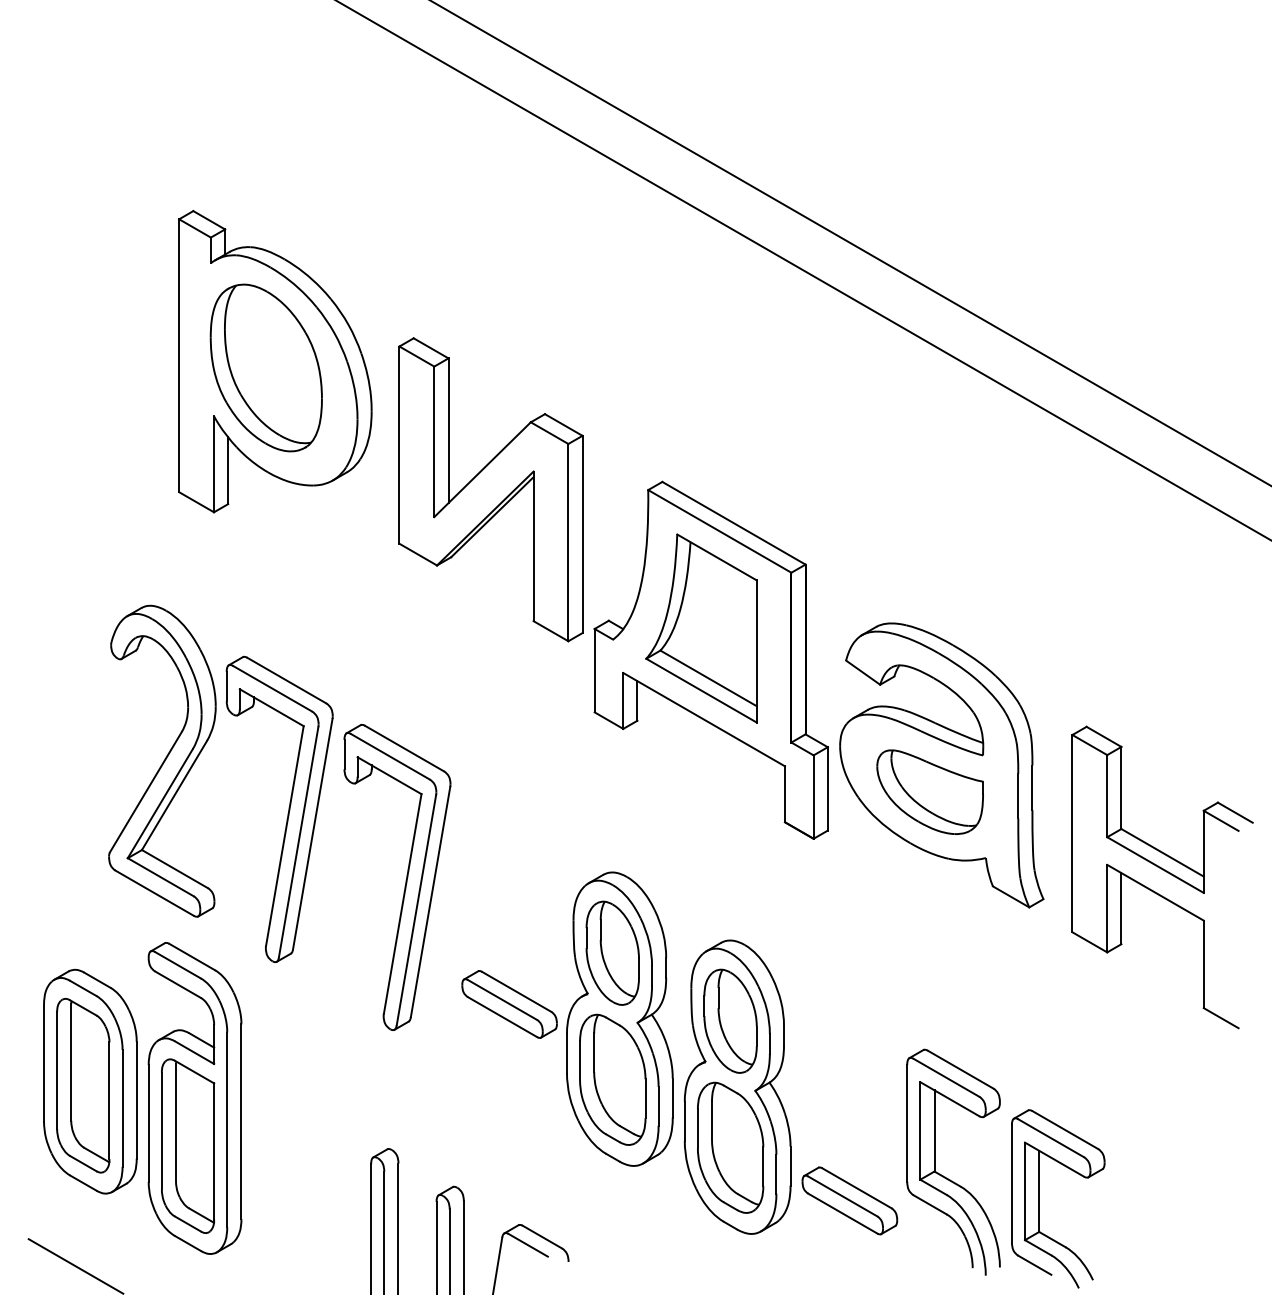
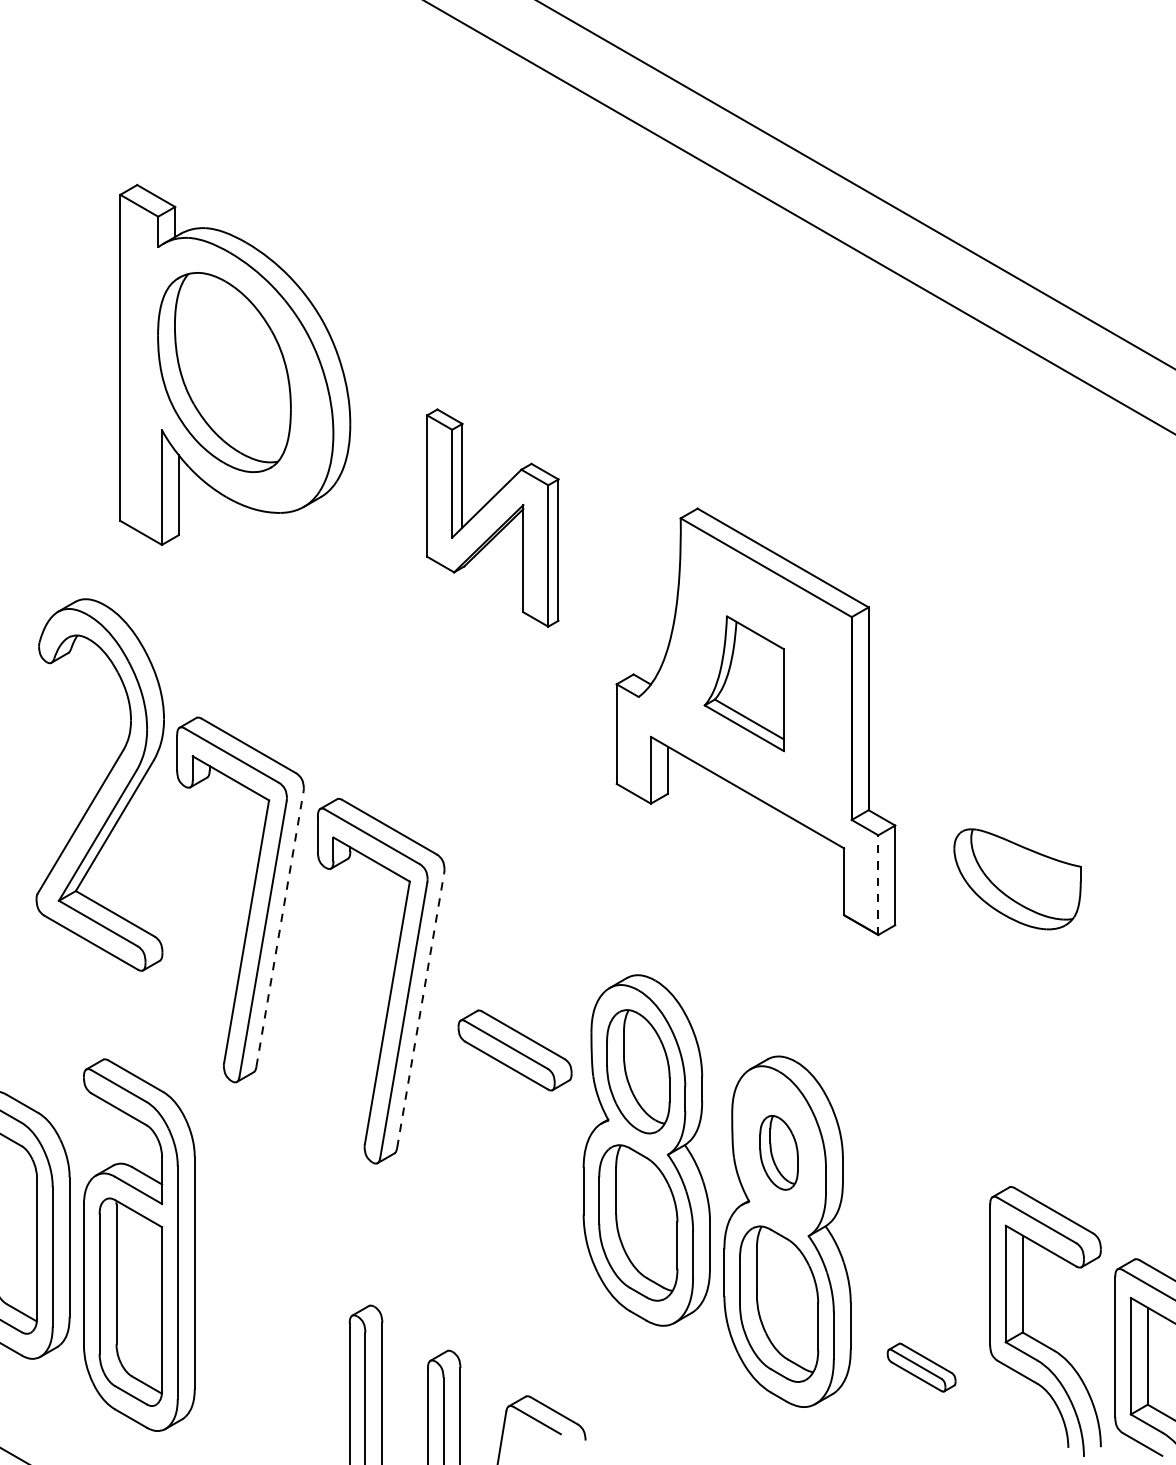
part: (490, 489) -> (492, 517), size x0.6
part: (701, 628) -> (744, 683), size x0.6
part: (162, 760) -> (100, 784), moved
part: (941, 765) -> (1031, 847), removed
line: (813, 797) -> (878, 885), solid -> dashed
line: (312, 834) -> (279, 929), solid -> dashed
line: (430, 902) -> (420, 1011), solid -> dashed
part: (509, 1004) -> (514, 1050), moved
part: (730, 1020) -> (778, 1152), size x0.6
part: (849, 1200) -> (921, 1367), size x0.6

